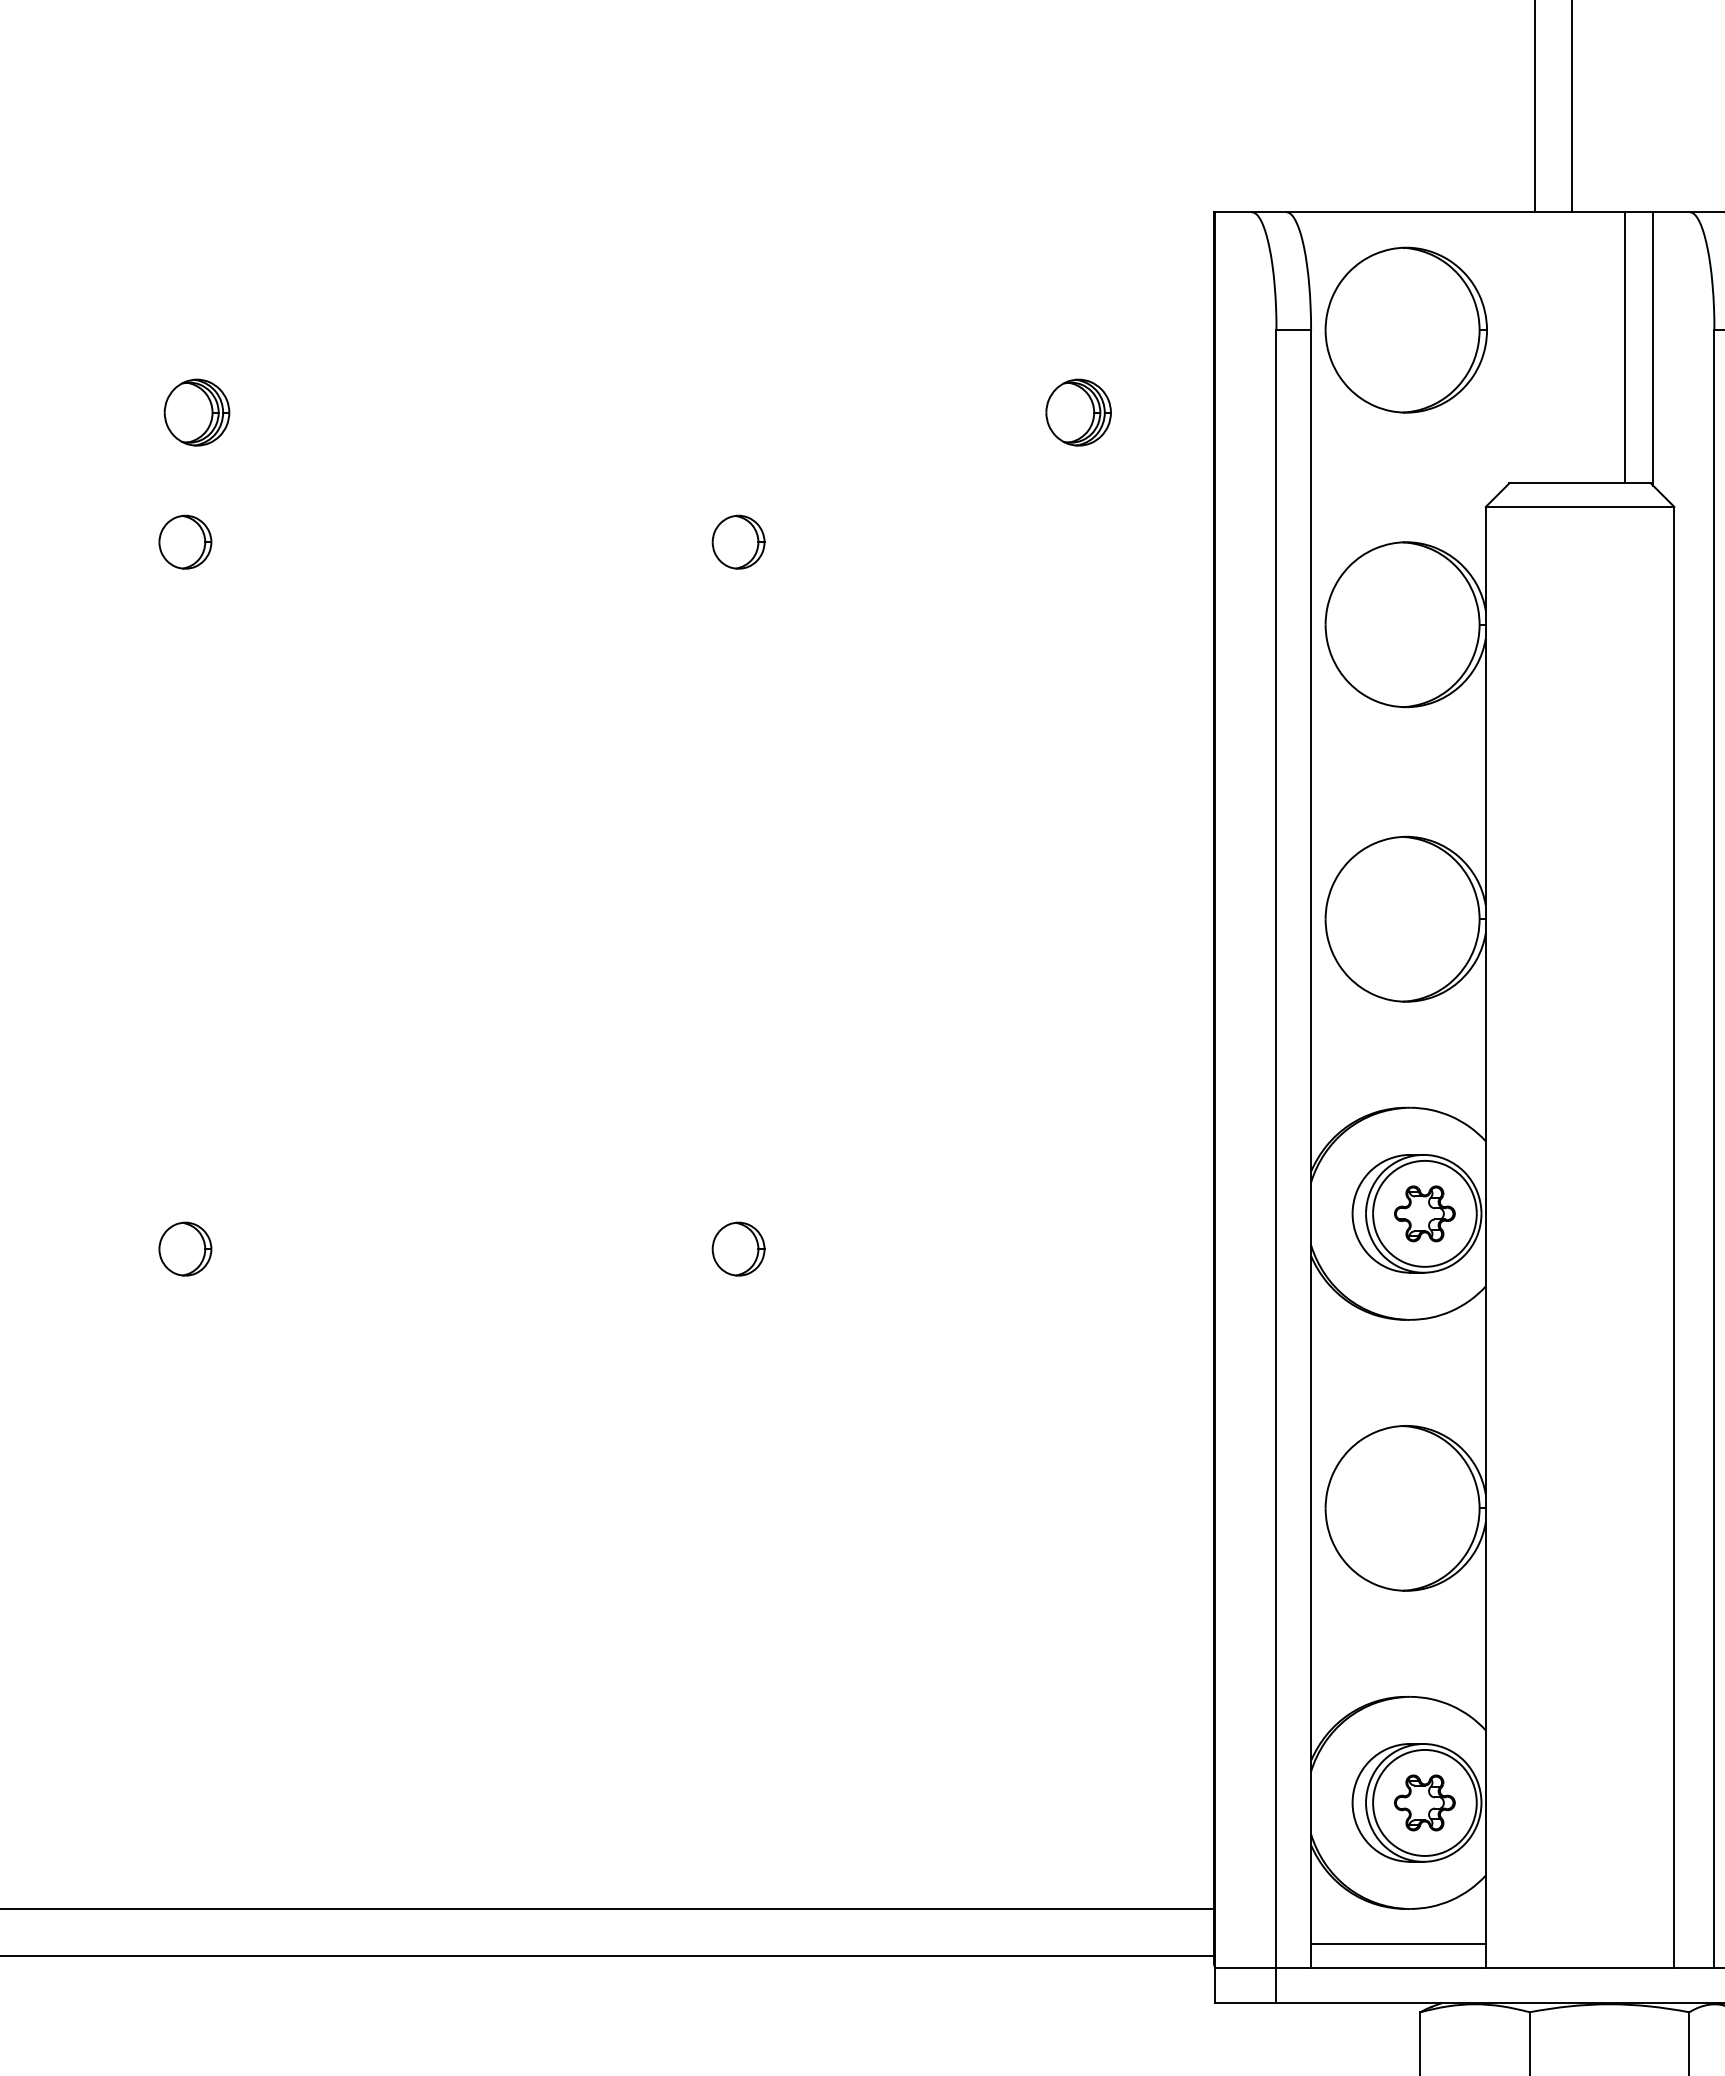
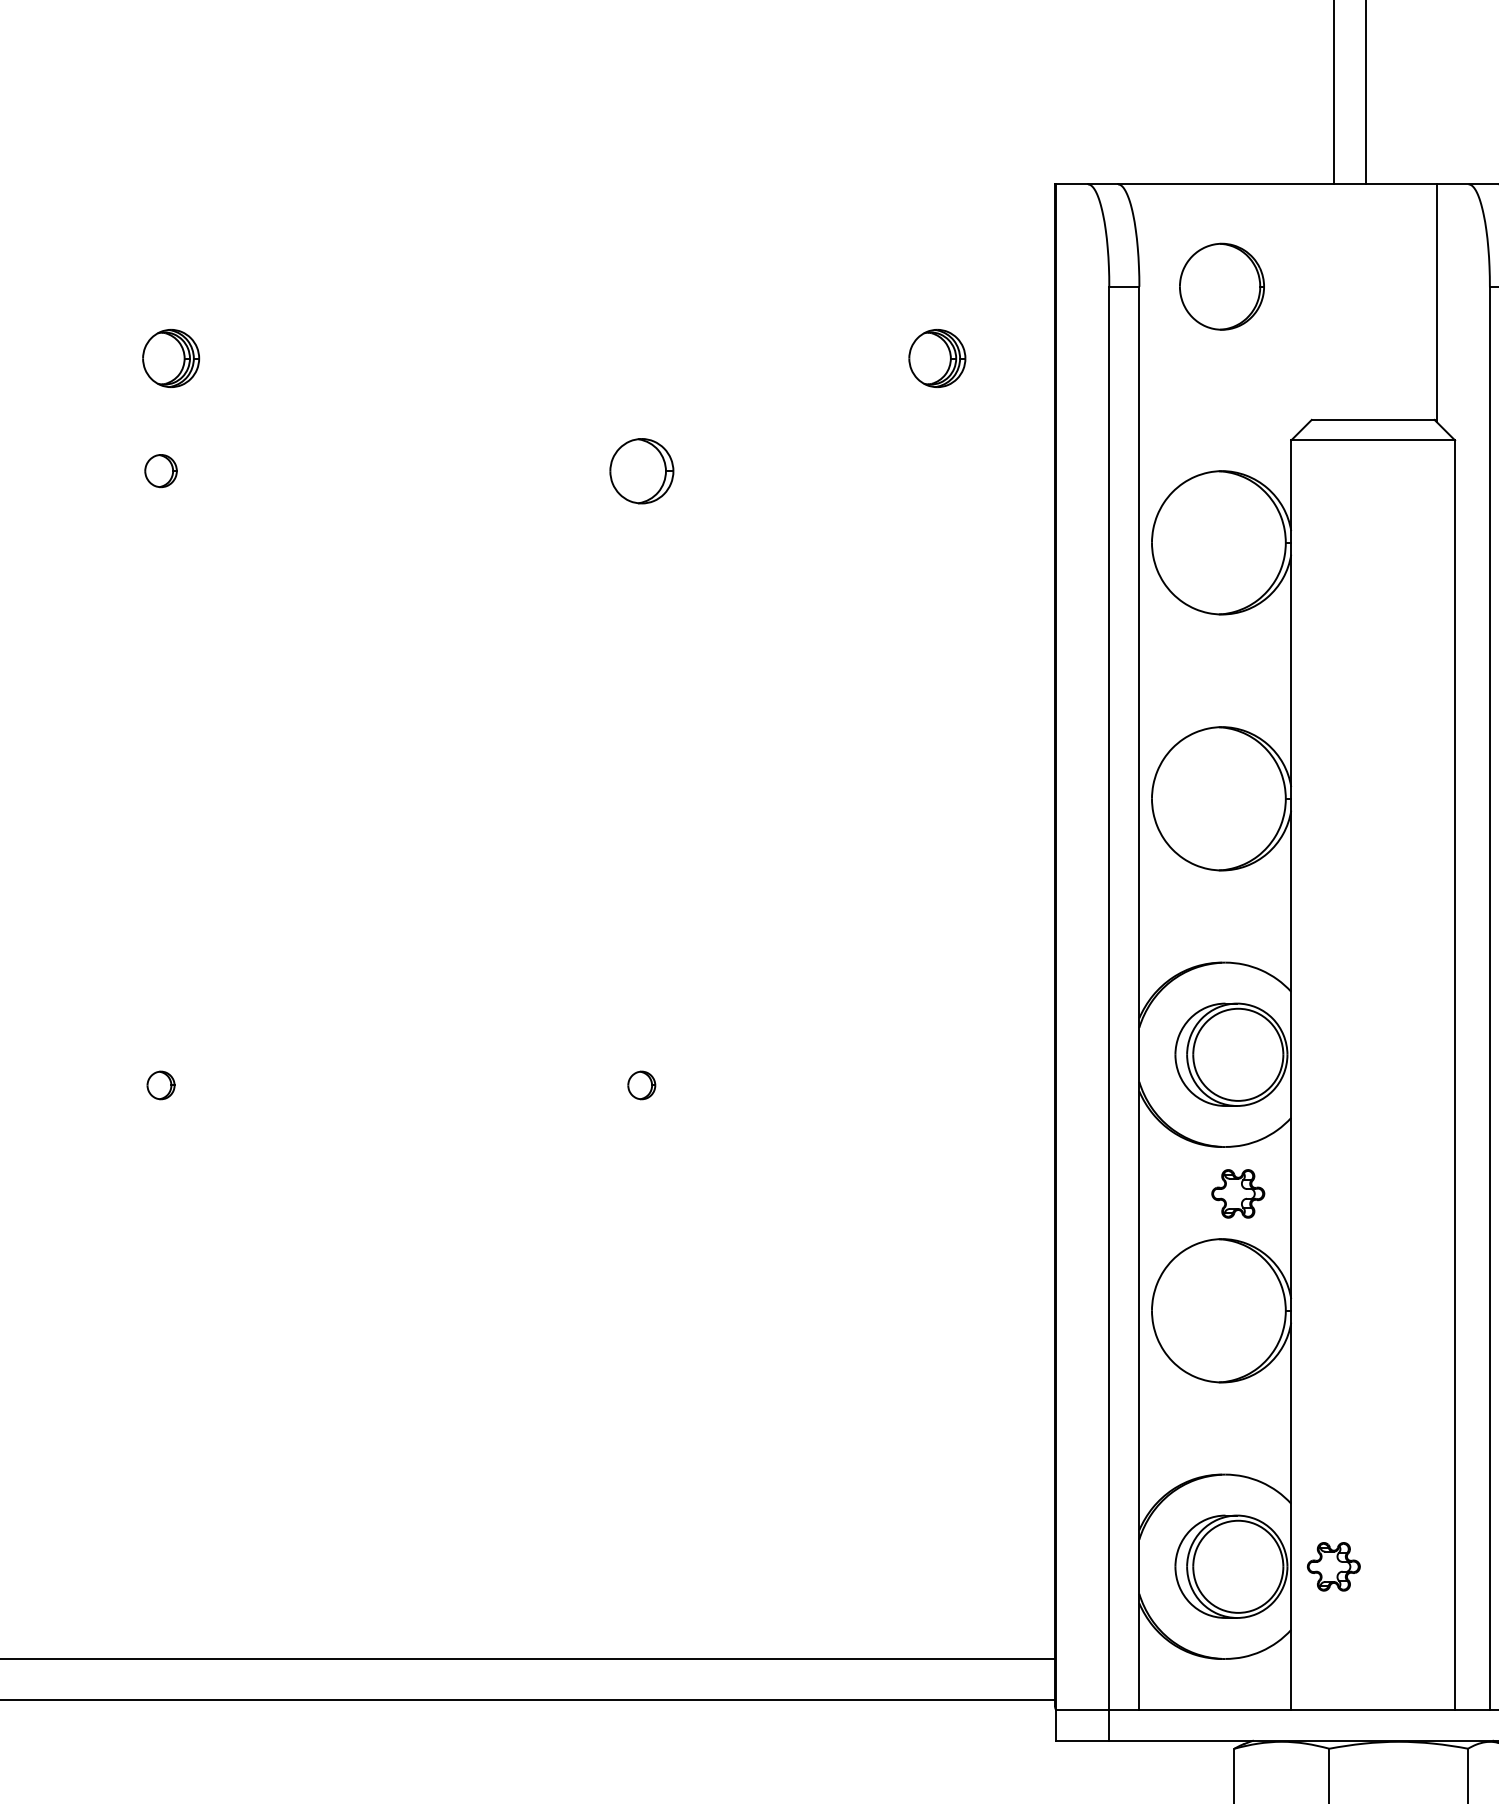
part: (1405, 329) -> (1221, 286), size x0.6
line: (1625, 347) -> (1412, 301), removed
part: (185, 541) -> (161, 470), size x0.7
part: (738, 541) -> (641, 470), size x1.4
part: (1424, 1213) -> (1237, 1193), moved
part: (185, 1248) -> (161, 1084), size x0.6
part: (738, 1248) -> (641, 1084), size x0.6
part: (1424, 1802) -> (1333, 1566), moved
line: (1398, 1944) -> (1215, 1689), removed

